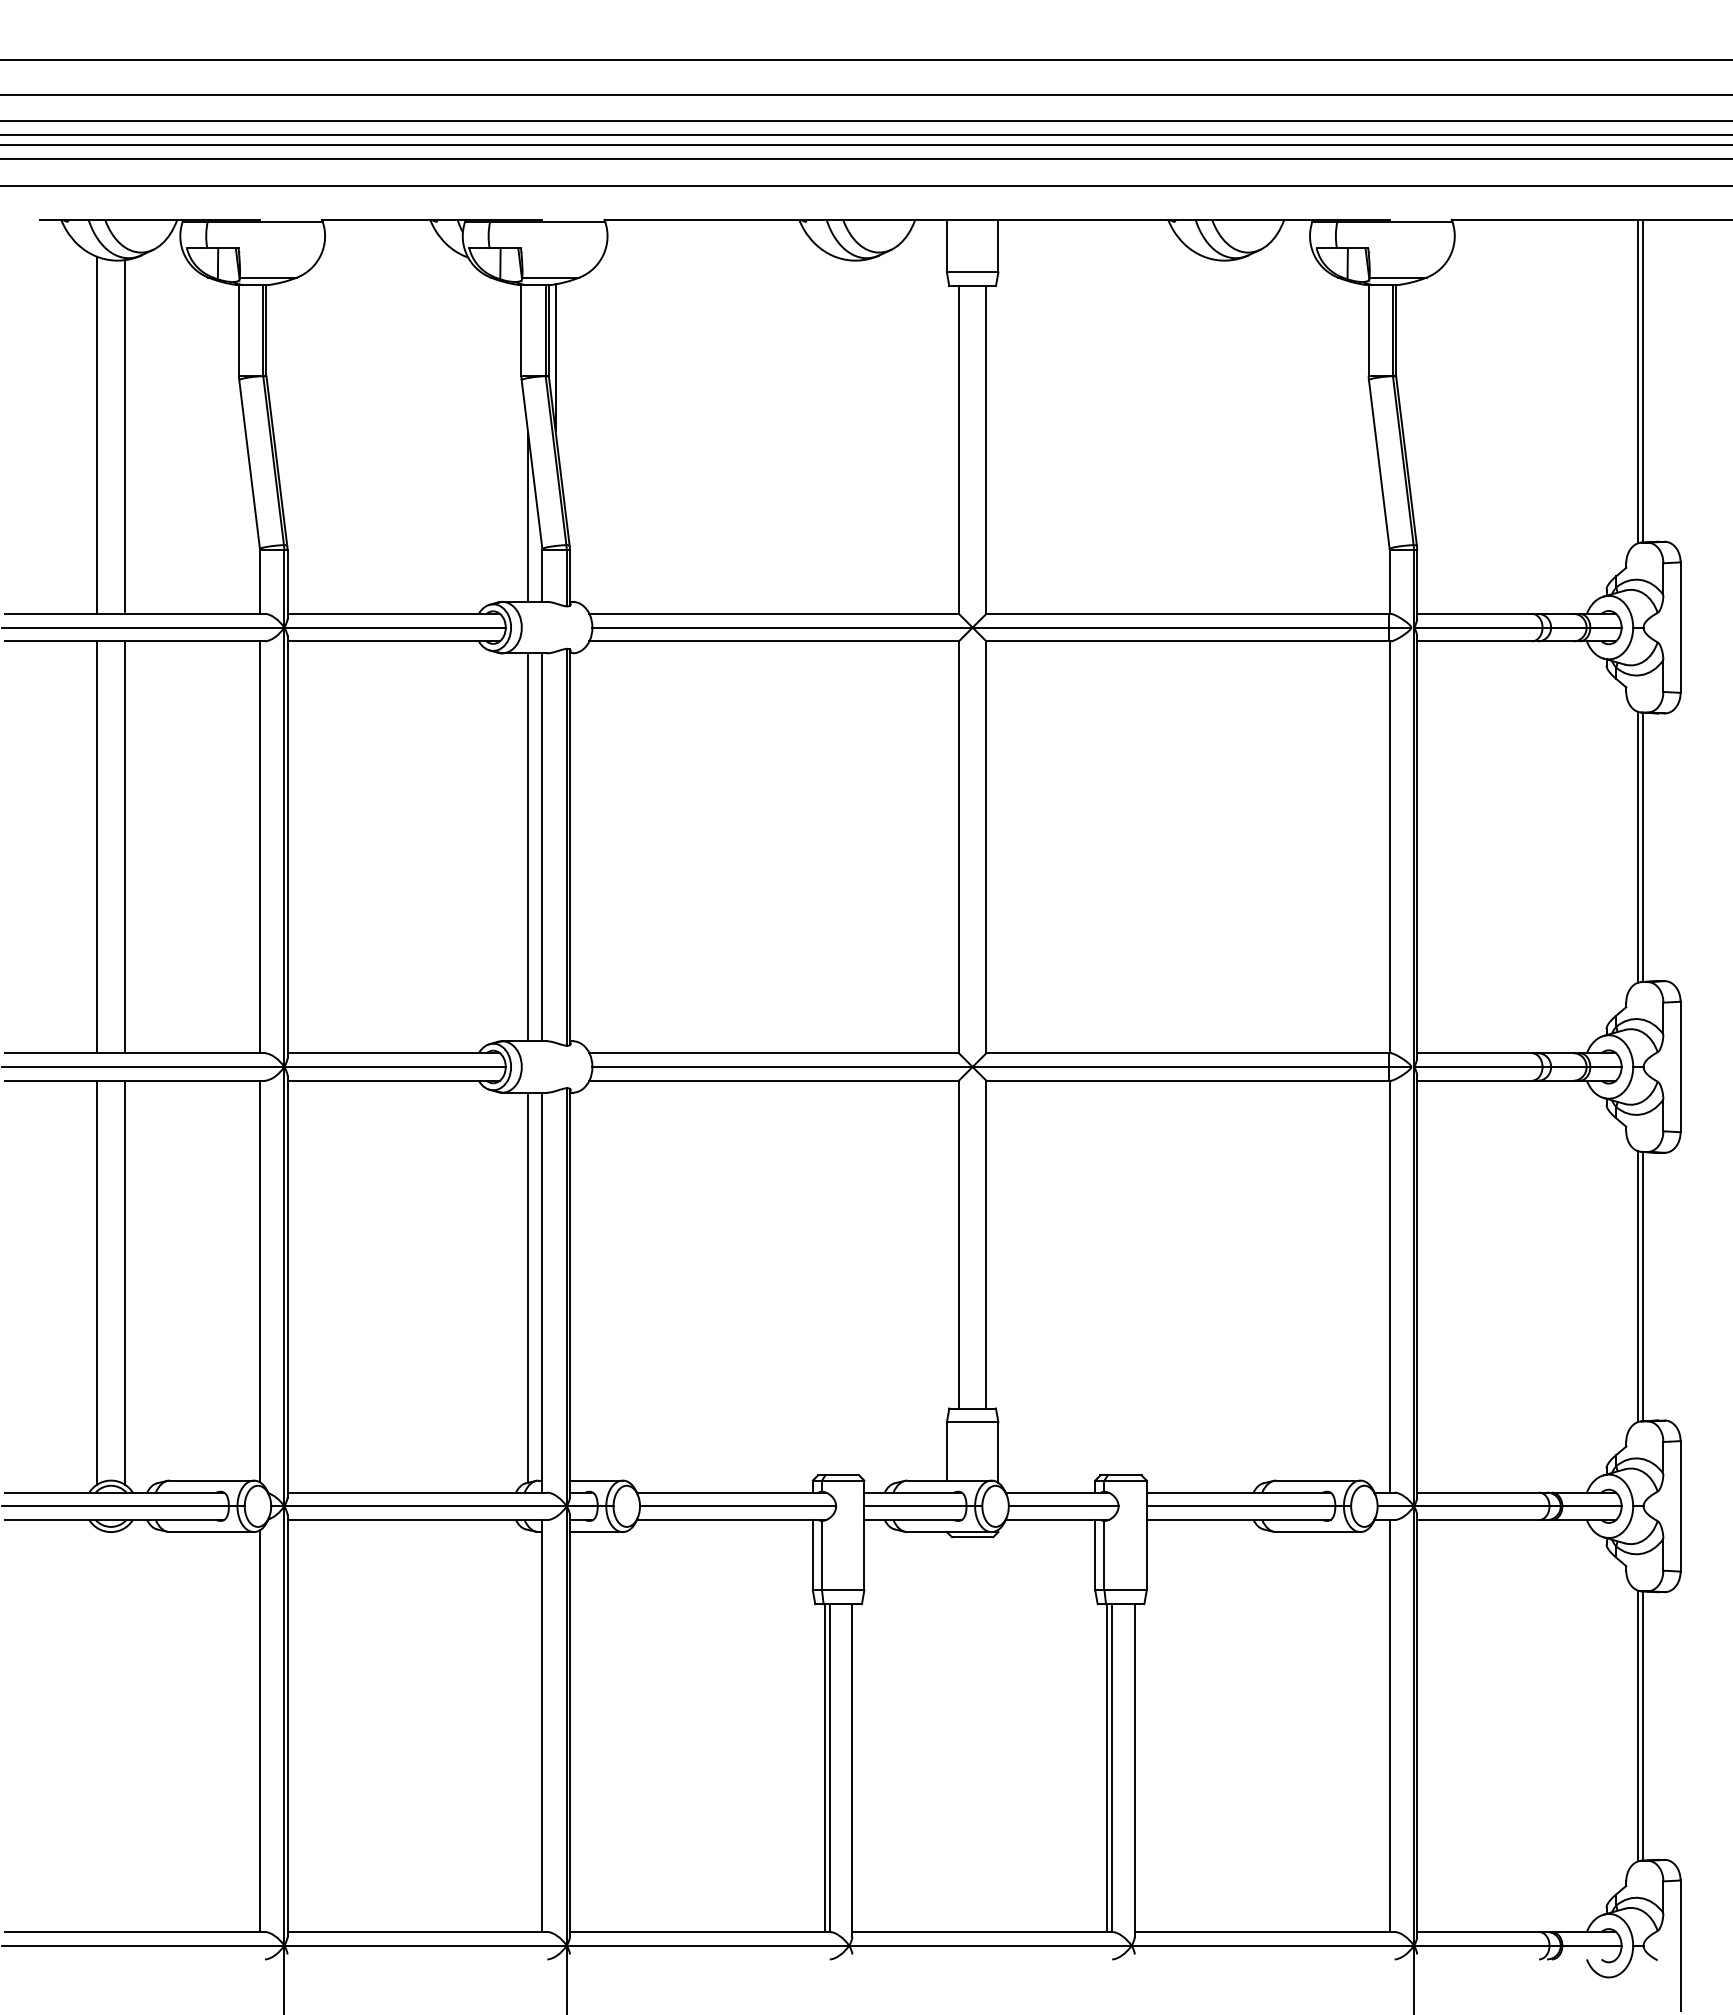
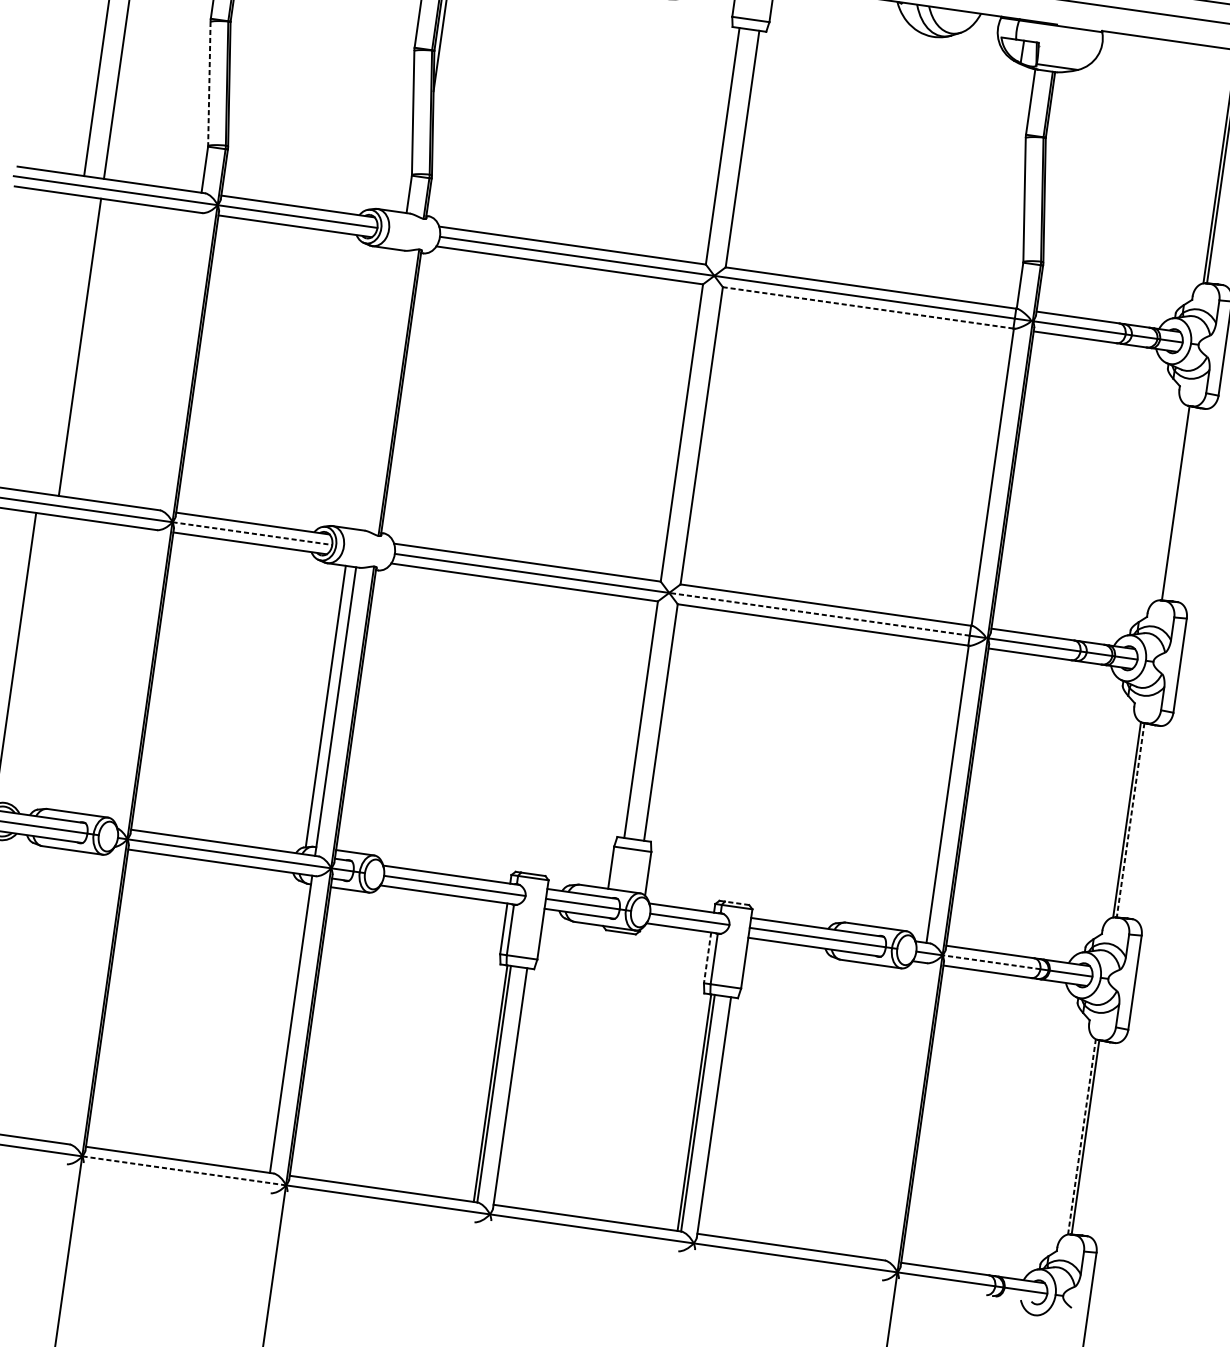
line: (249, 465) -> (209, 84), solid -> dashed
line: (528, 516) -> (405, 150), removed
line: (1187, 641) -> (867, 307), solid -> dashed
line: (1638, 846) -> (1172, 502), removed
line: (97, 847) -> (60, 344), removed
line: (260, 847) -> (177, 361), removed
line: (528, 847) -> (371, 388), removed
line: (542, 847) -> (381, 390), removed
line: (395, 1066) -> (252, 533), solid -> dashed
line: (1180, 1066) -> (819, 613), solid -> dashed
line: (260, 1281) -> (133, 674), removed
line: (124, 1282) -> (35, 661), removed
line: (1643, 1286) -> (1130, 820), solid -> dashed
line: (1124, 1475) -> (736, 903), solid -> dashed
line: (1481, 1506) -> (991, 962), solid -> dashed
line: (1095, 1555) -> (707, 958), solid -> dashed
line: (1389, 1725) -> (902, 1110), removed
line: (1638, 1725) -> (1082, 1136), solid -> dashed
line: (260, 1730) -> (87, 998), removed
line: (424, 1945) -> (183, 1170), solid -> dashed

